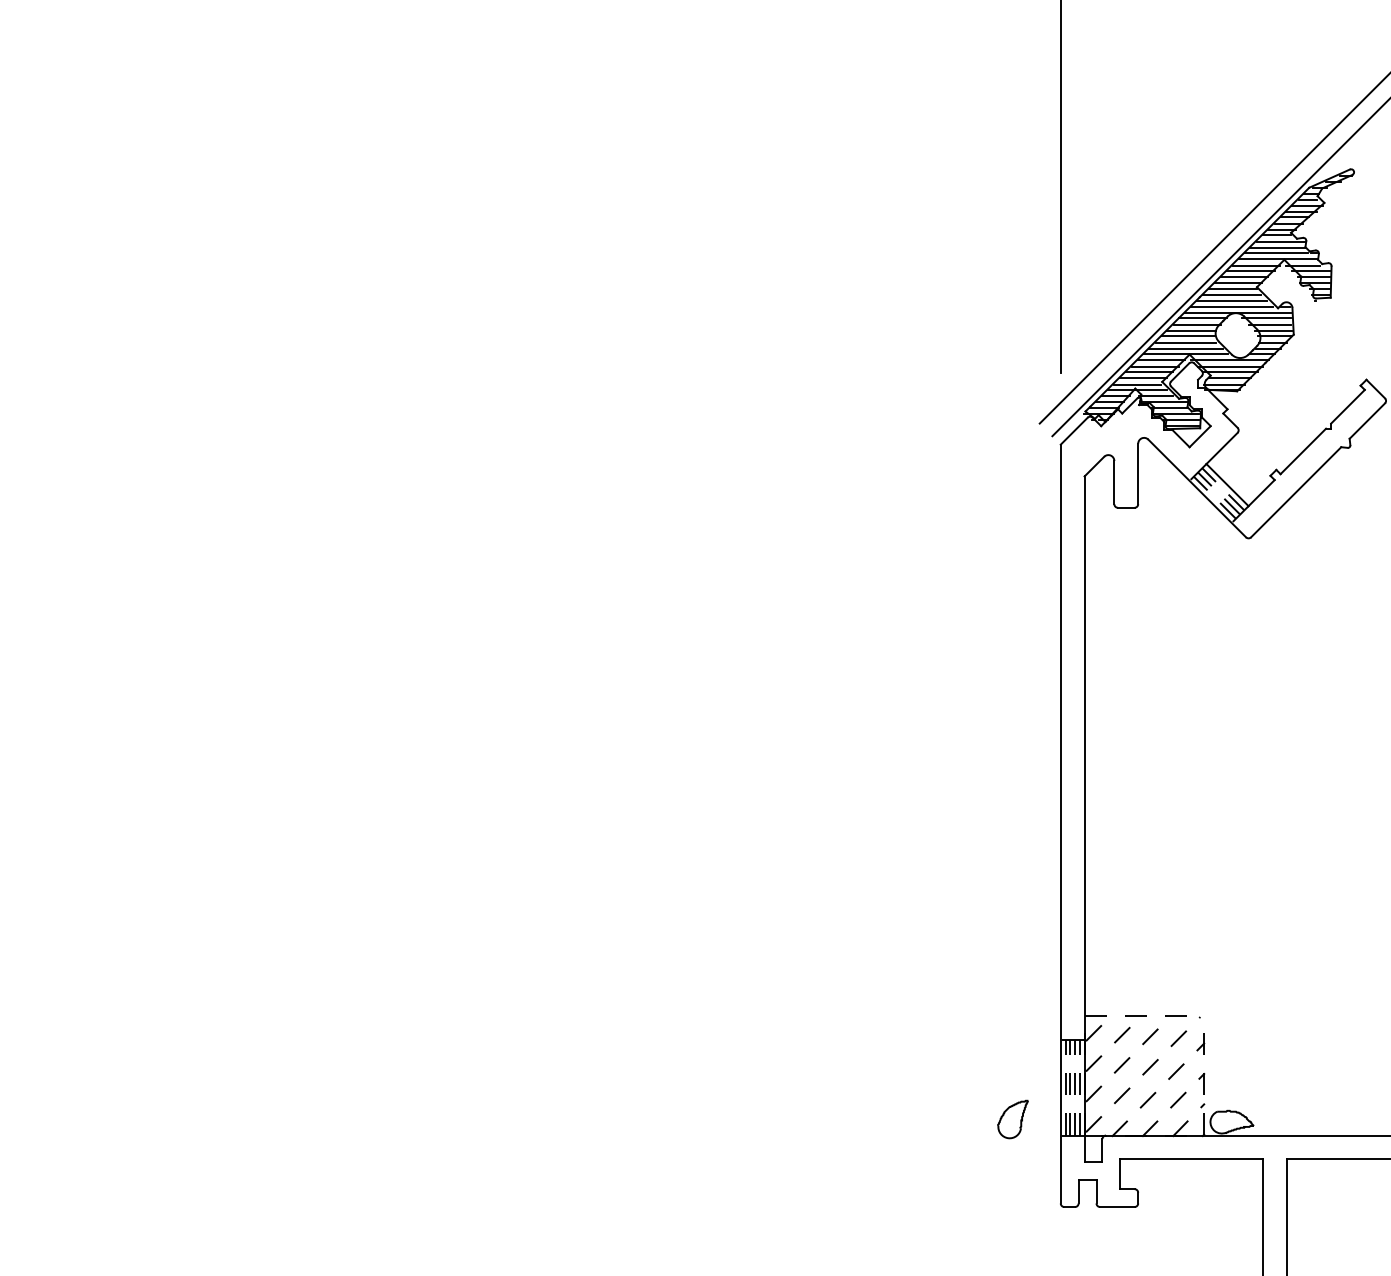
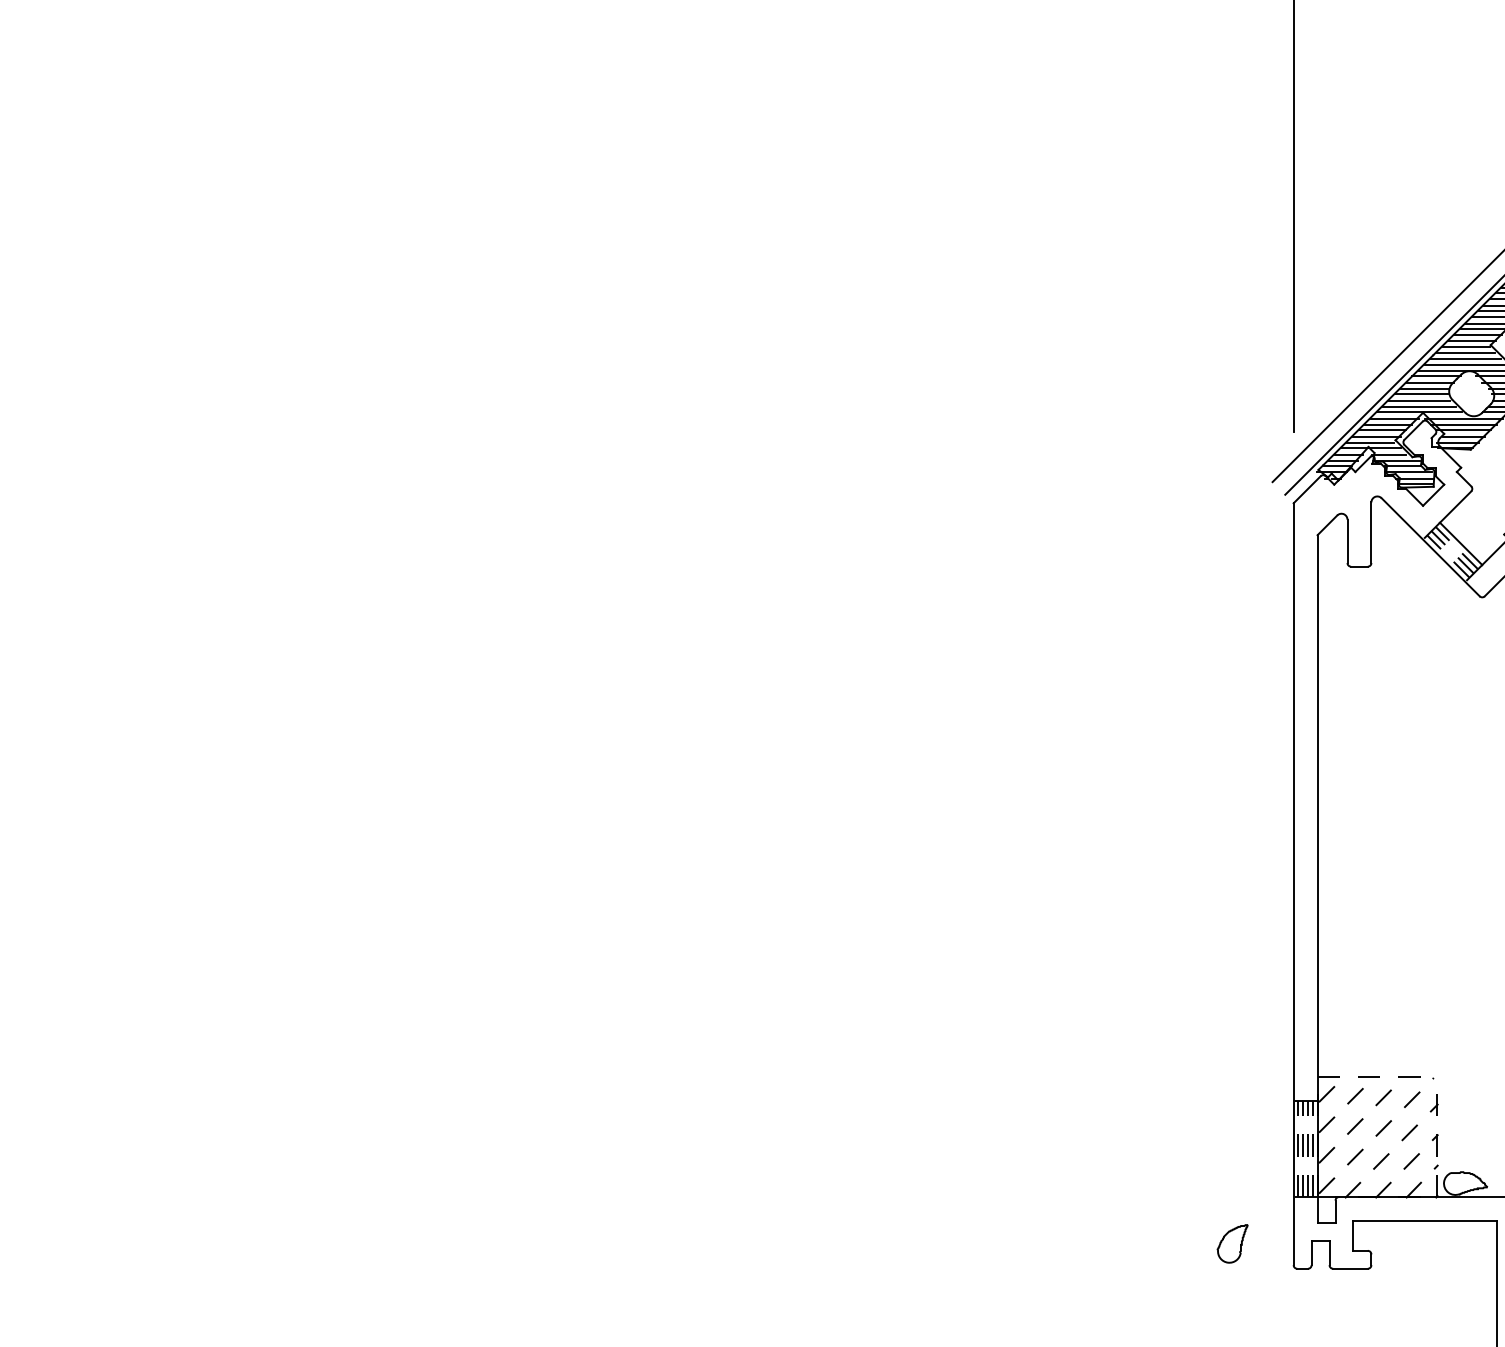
part: (1012, 1119) -> (1232, 1243), moved

